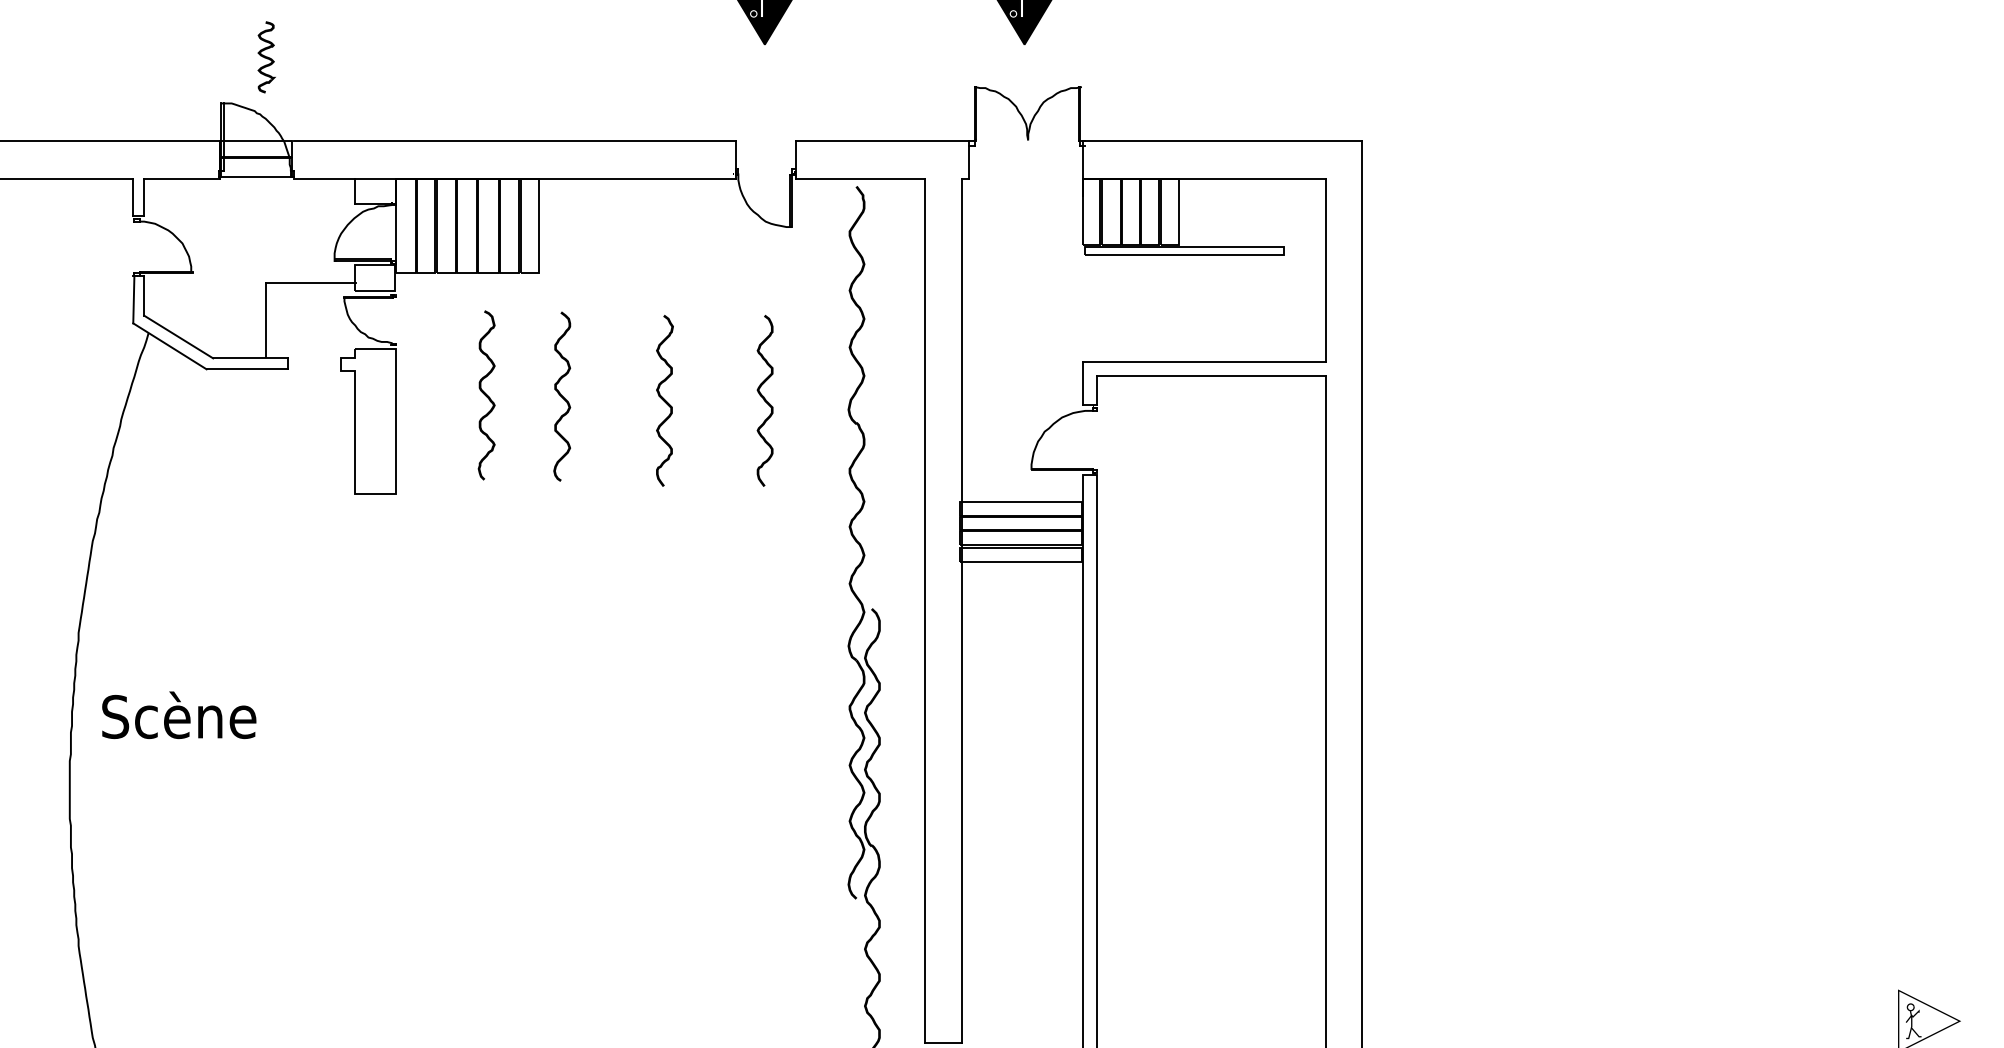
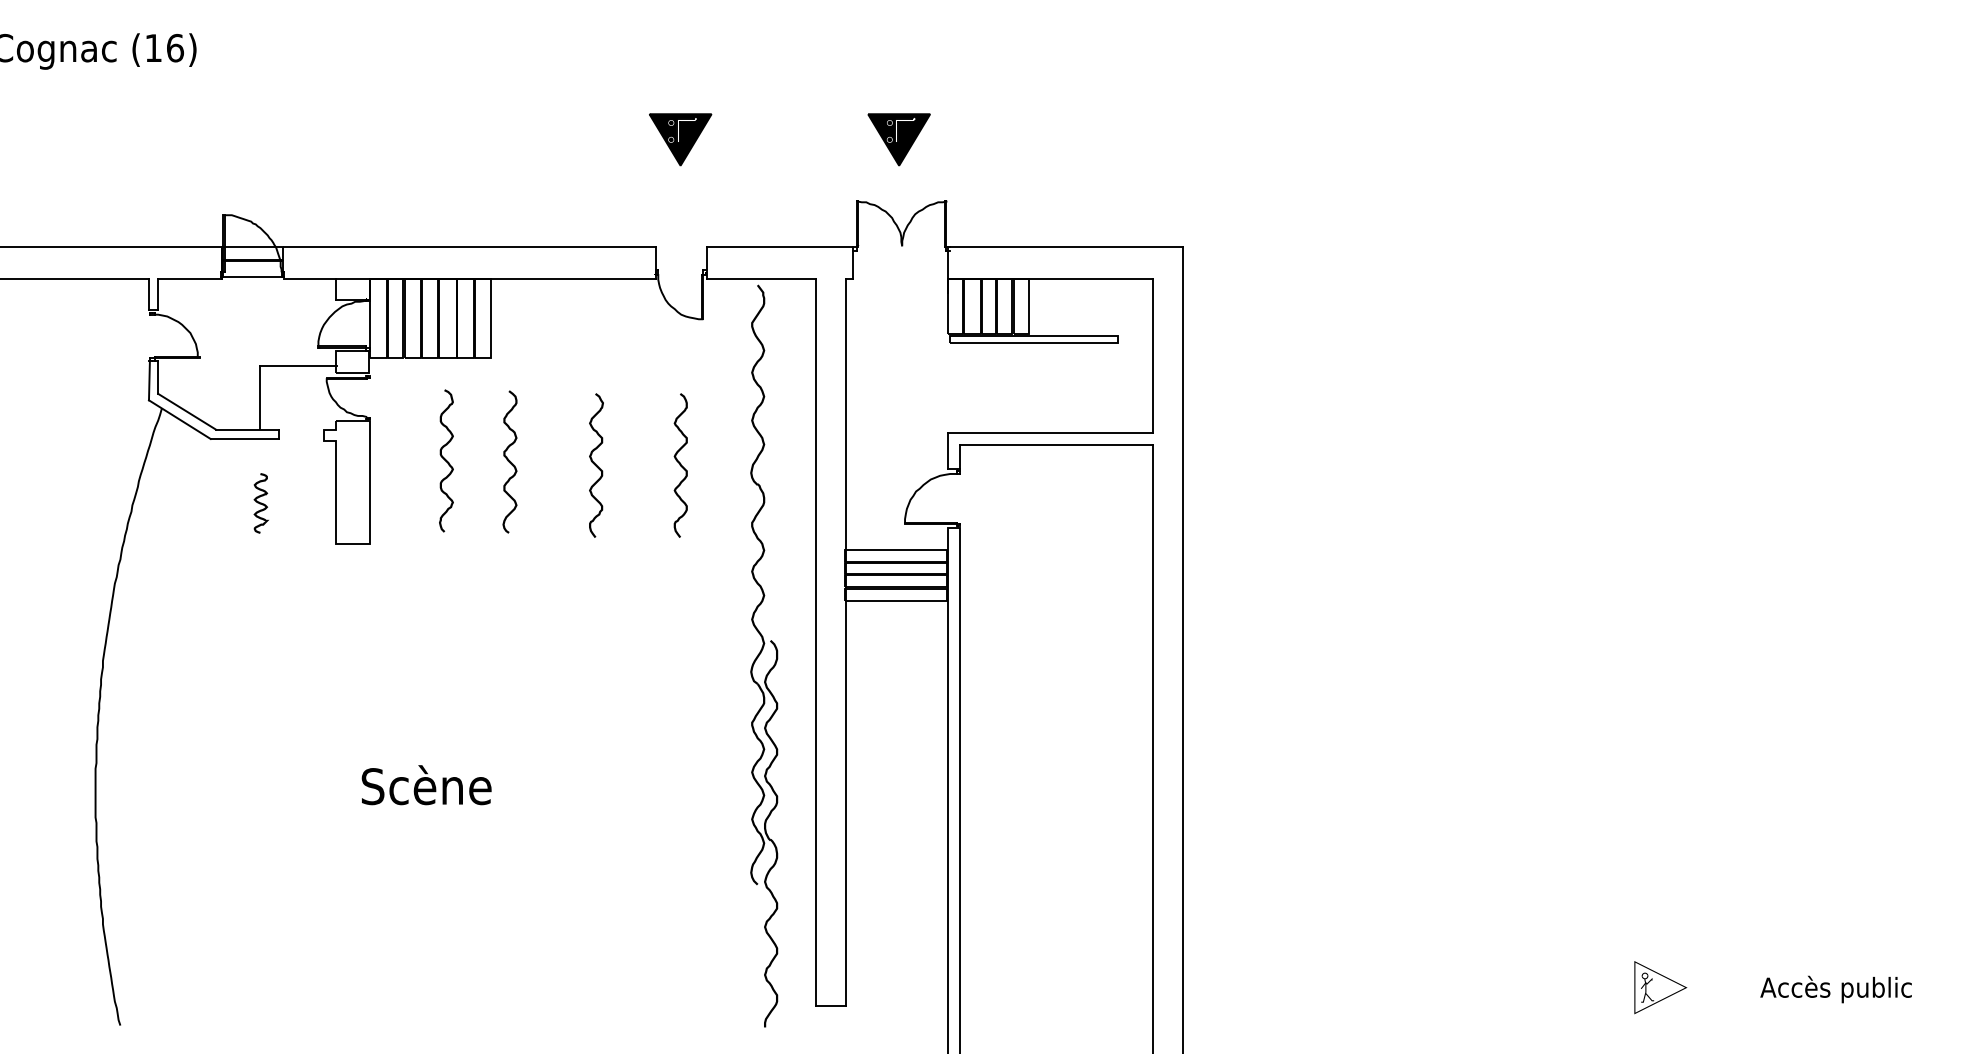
curve: (265, 57) -> (260, 503), moved
text: (179, 715) -> (426, 785), moved

